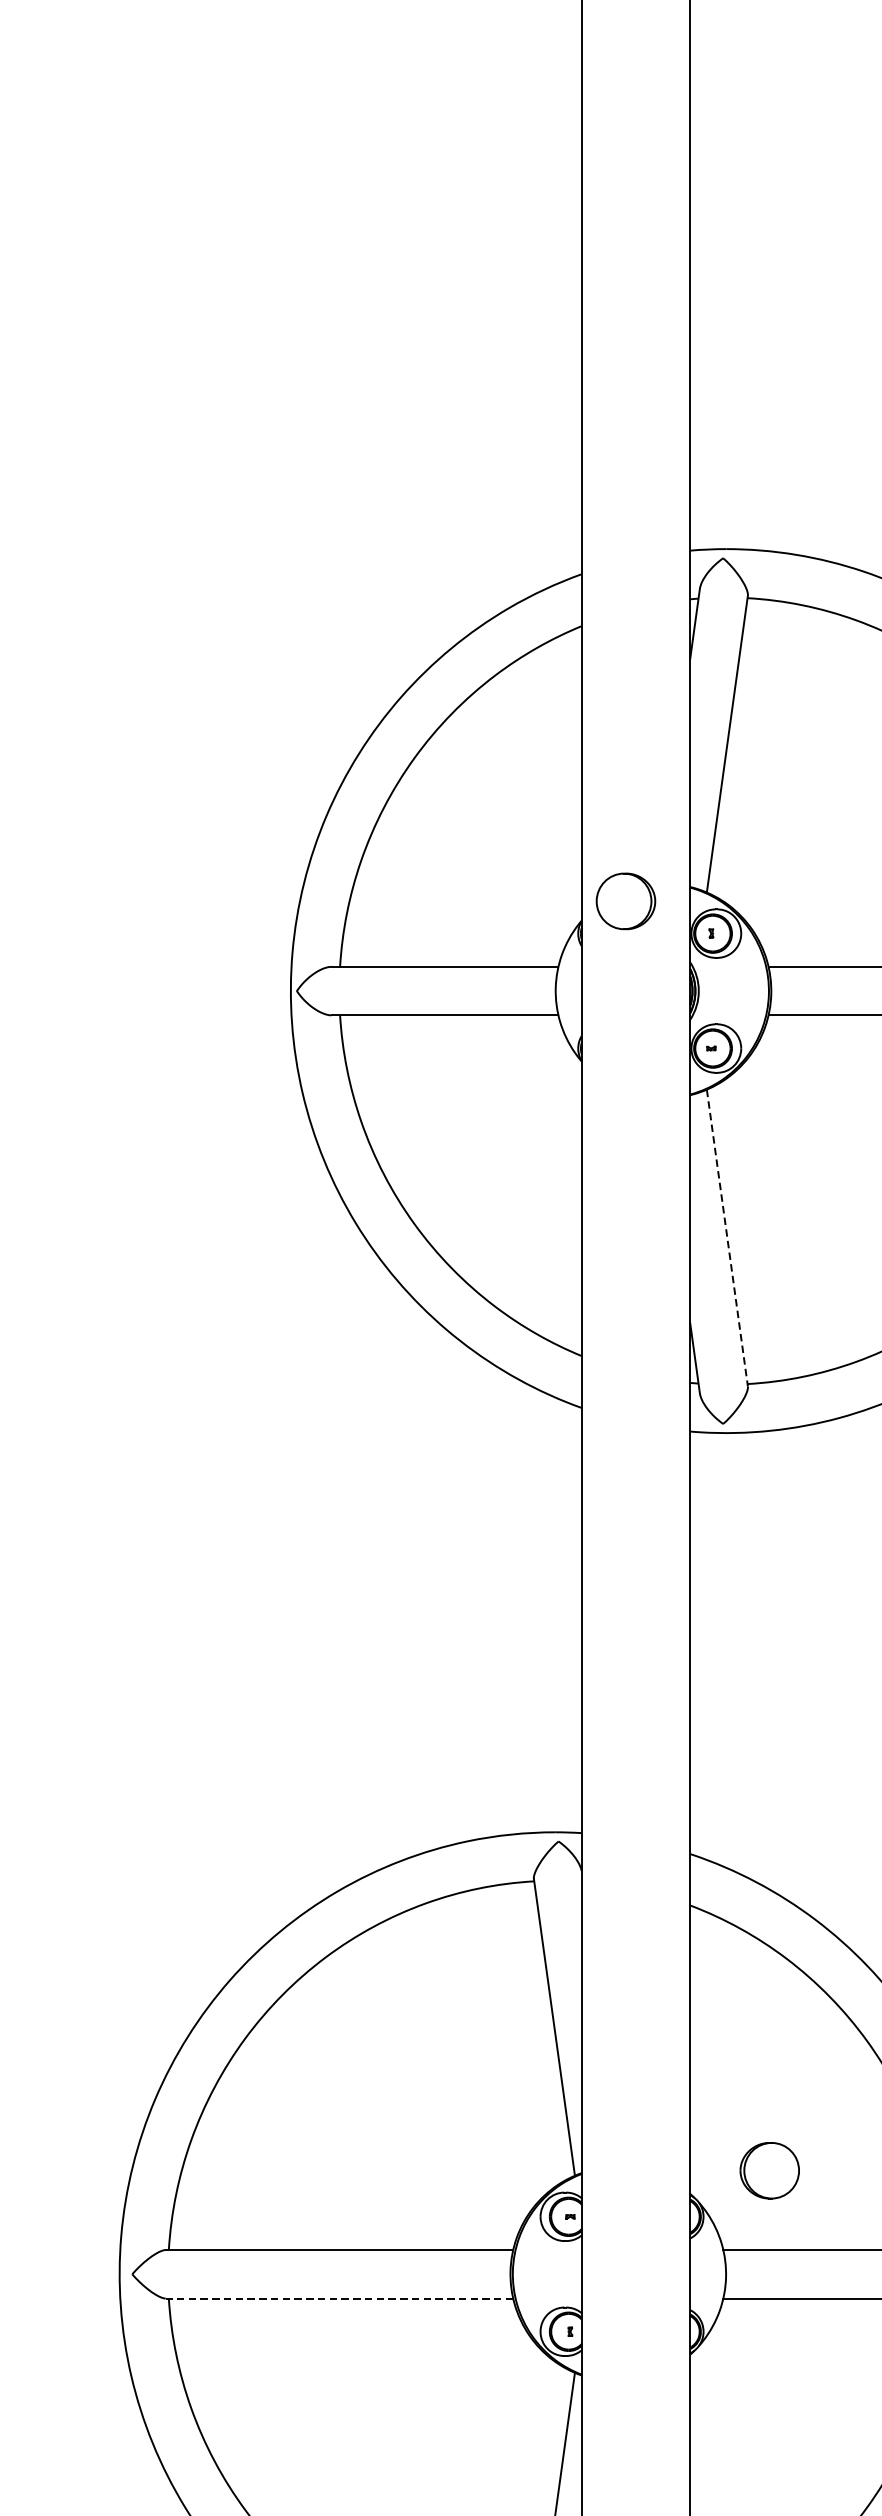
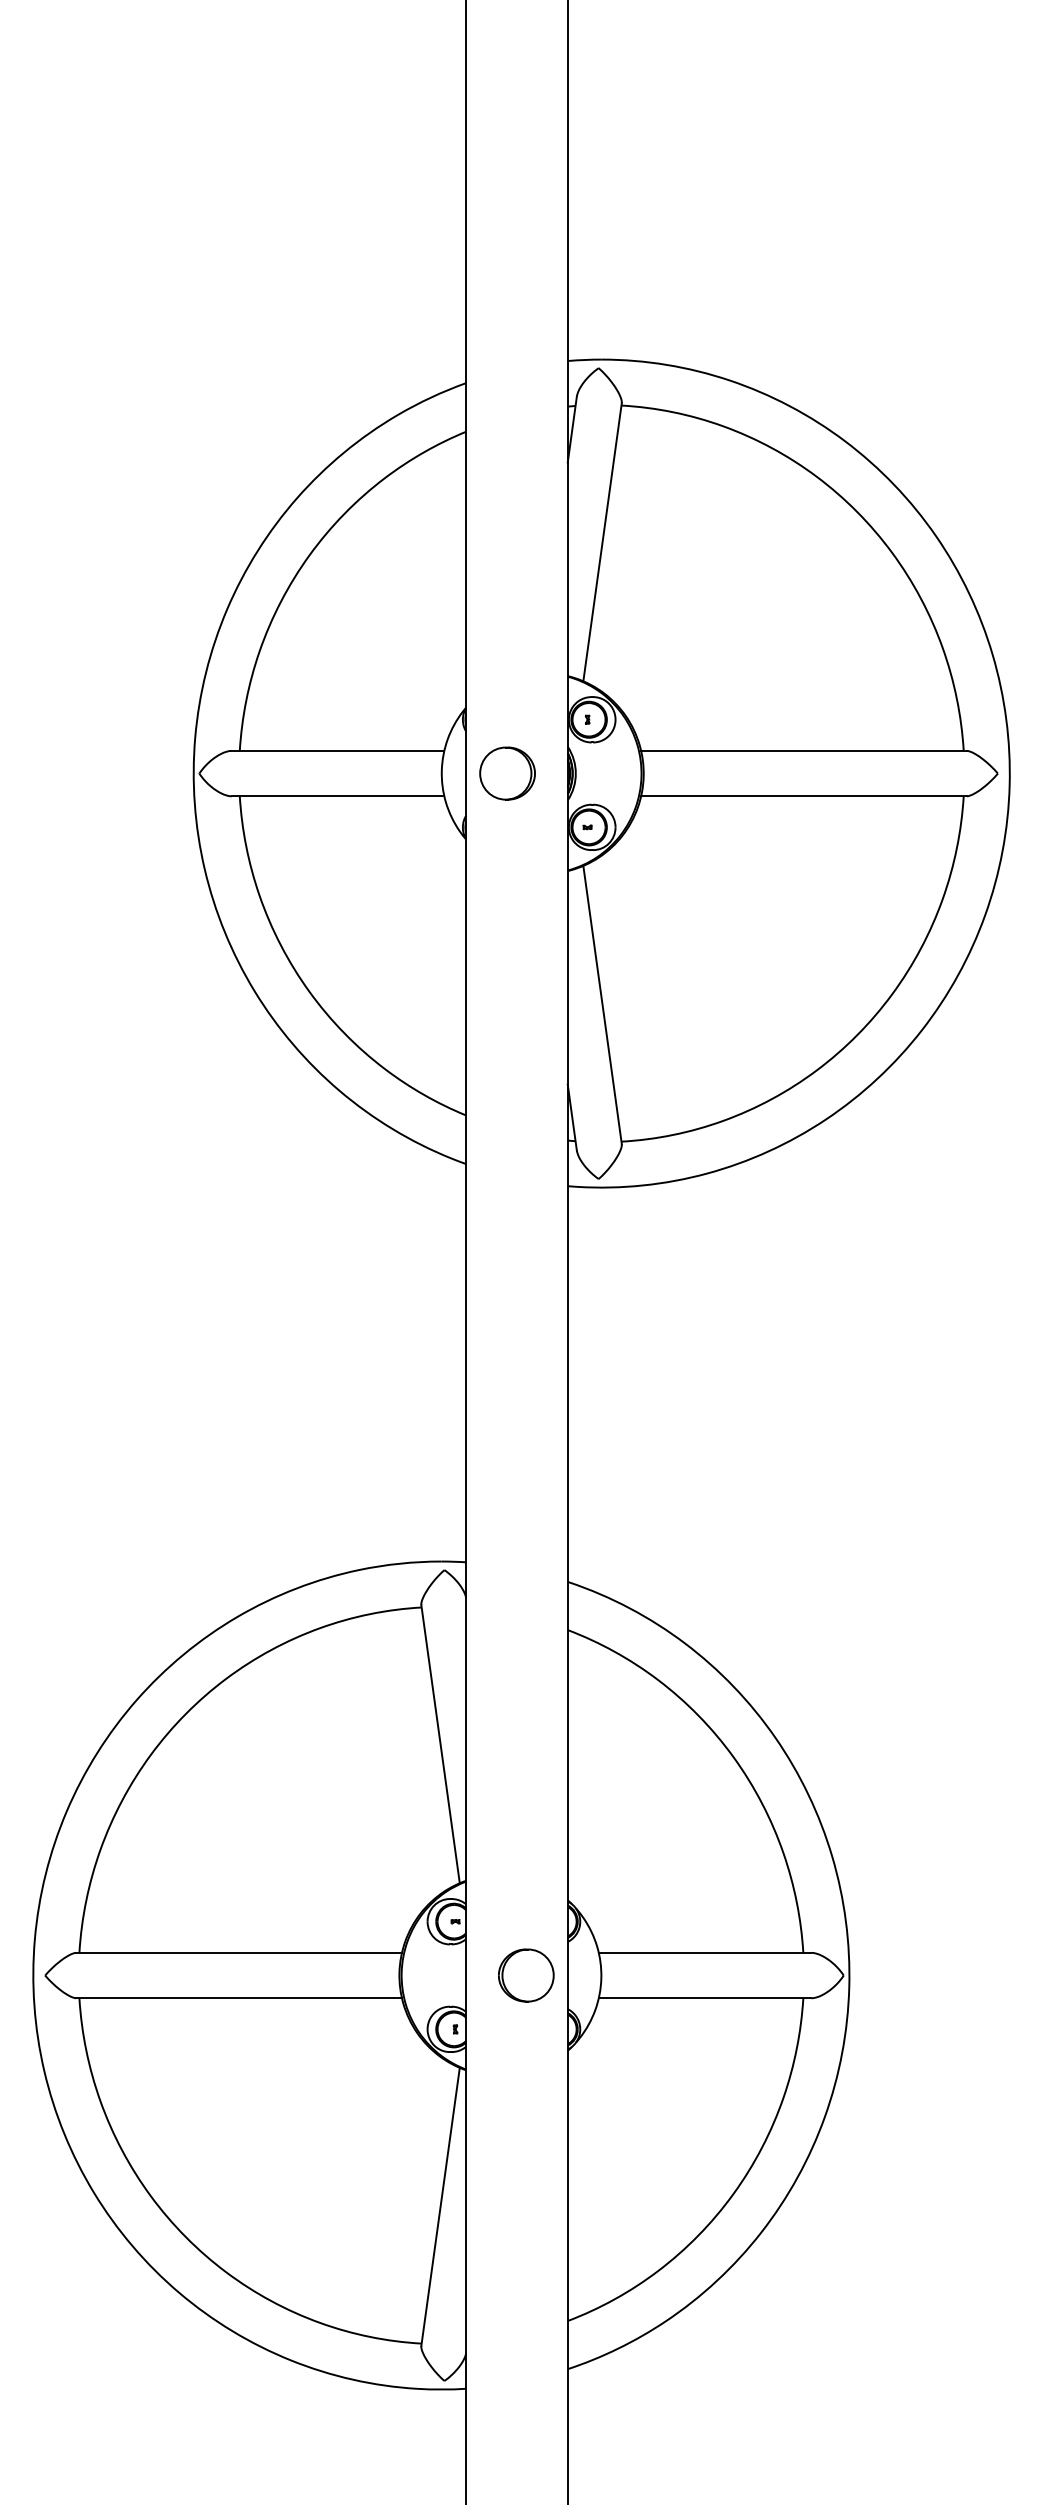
part: (625, 901) -> (507, 773), moved
line: (727, 1238) -> (602, 1005), dashed -> solid
part: (770, 2170) -> (526, 1975), moved
line: (339, 2298) -> (239, 1998), dashed -> solid

